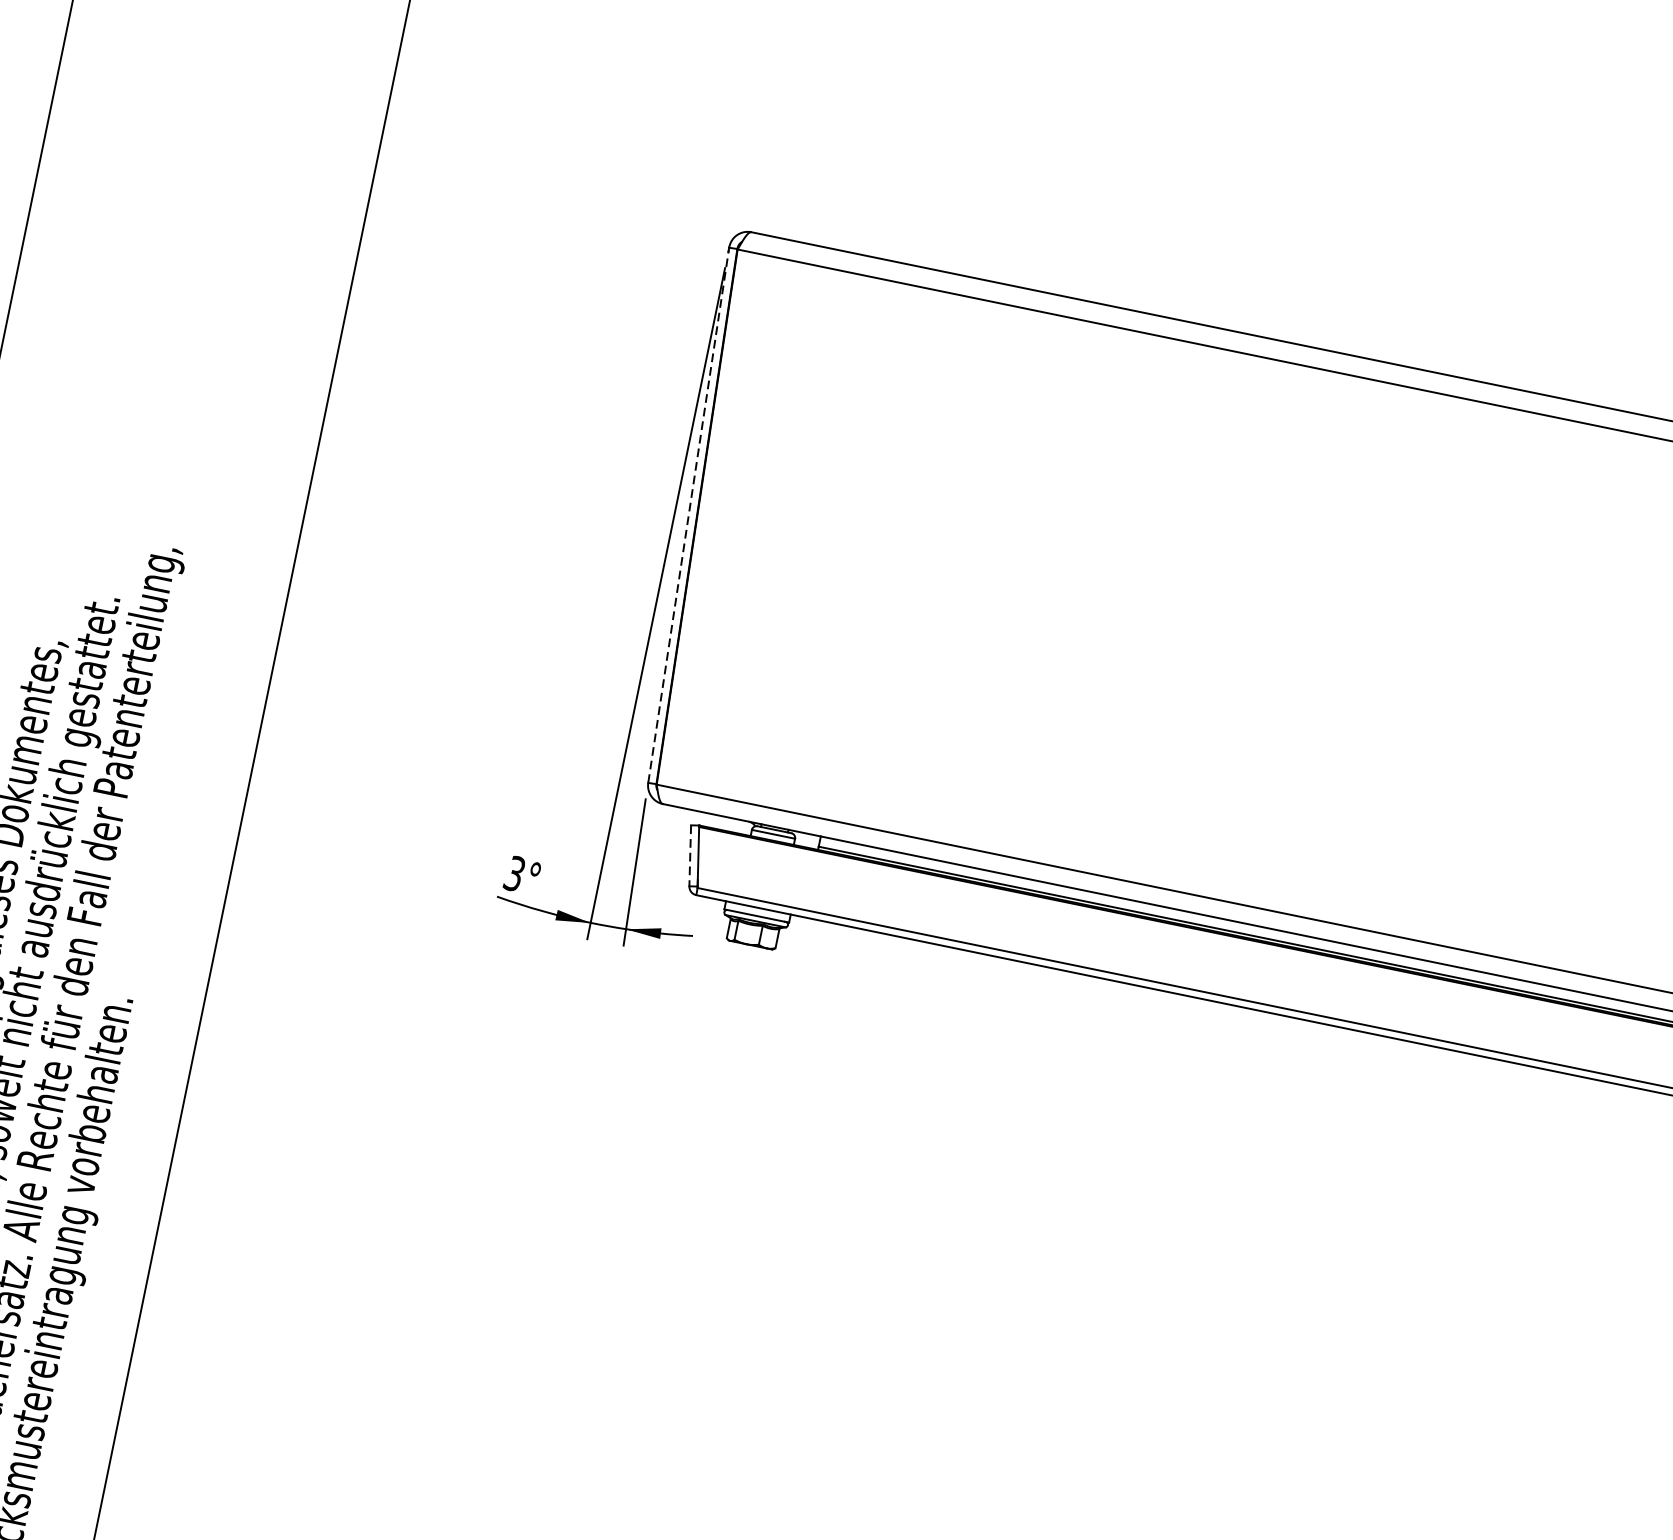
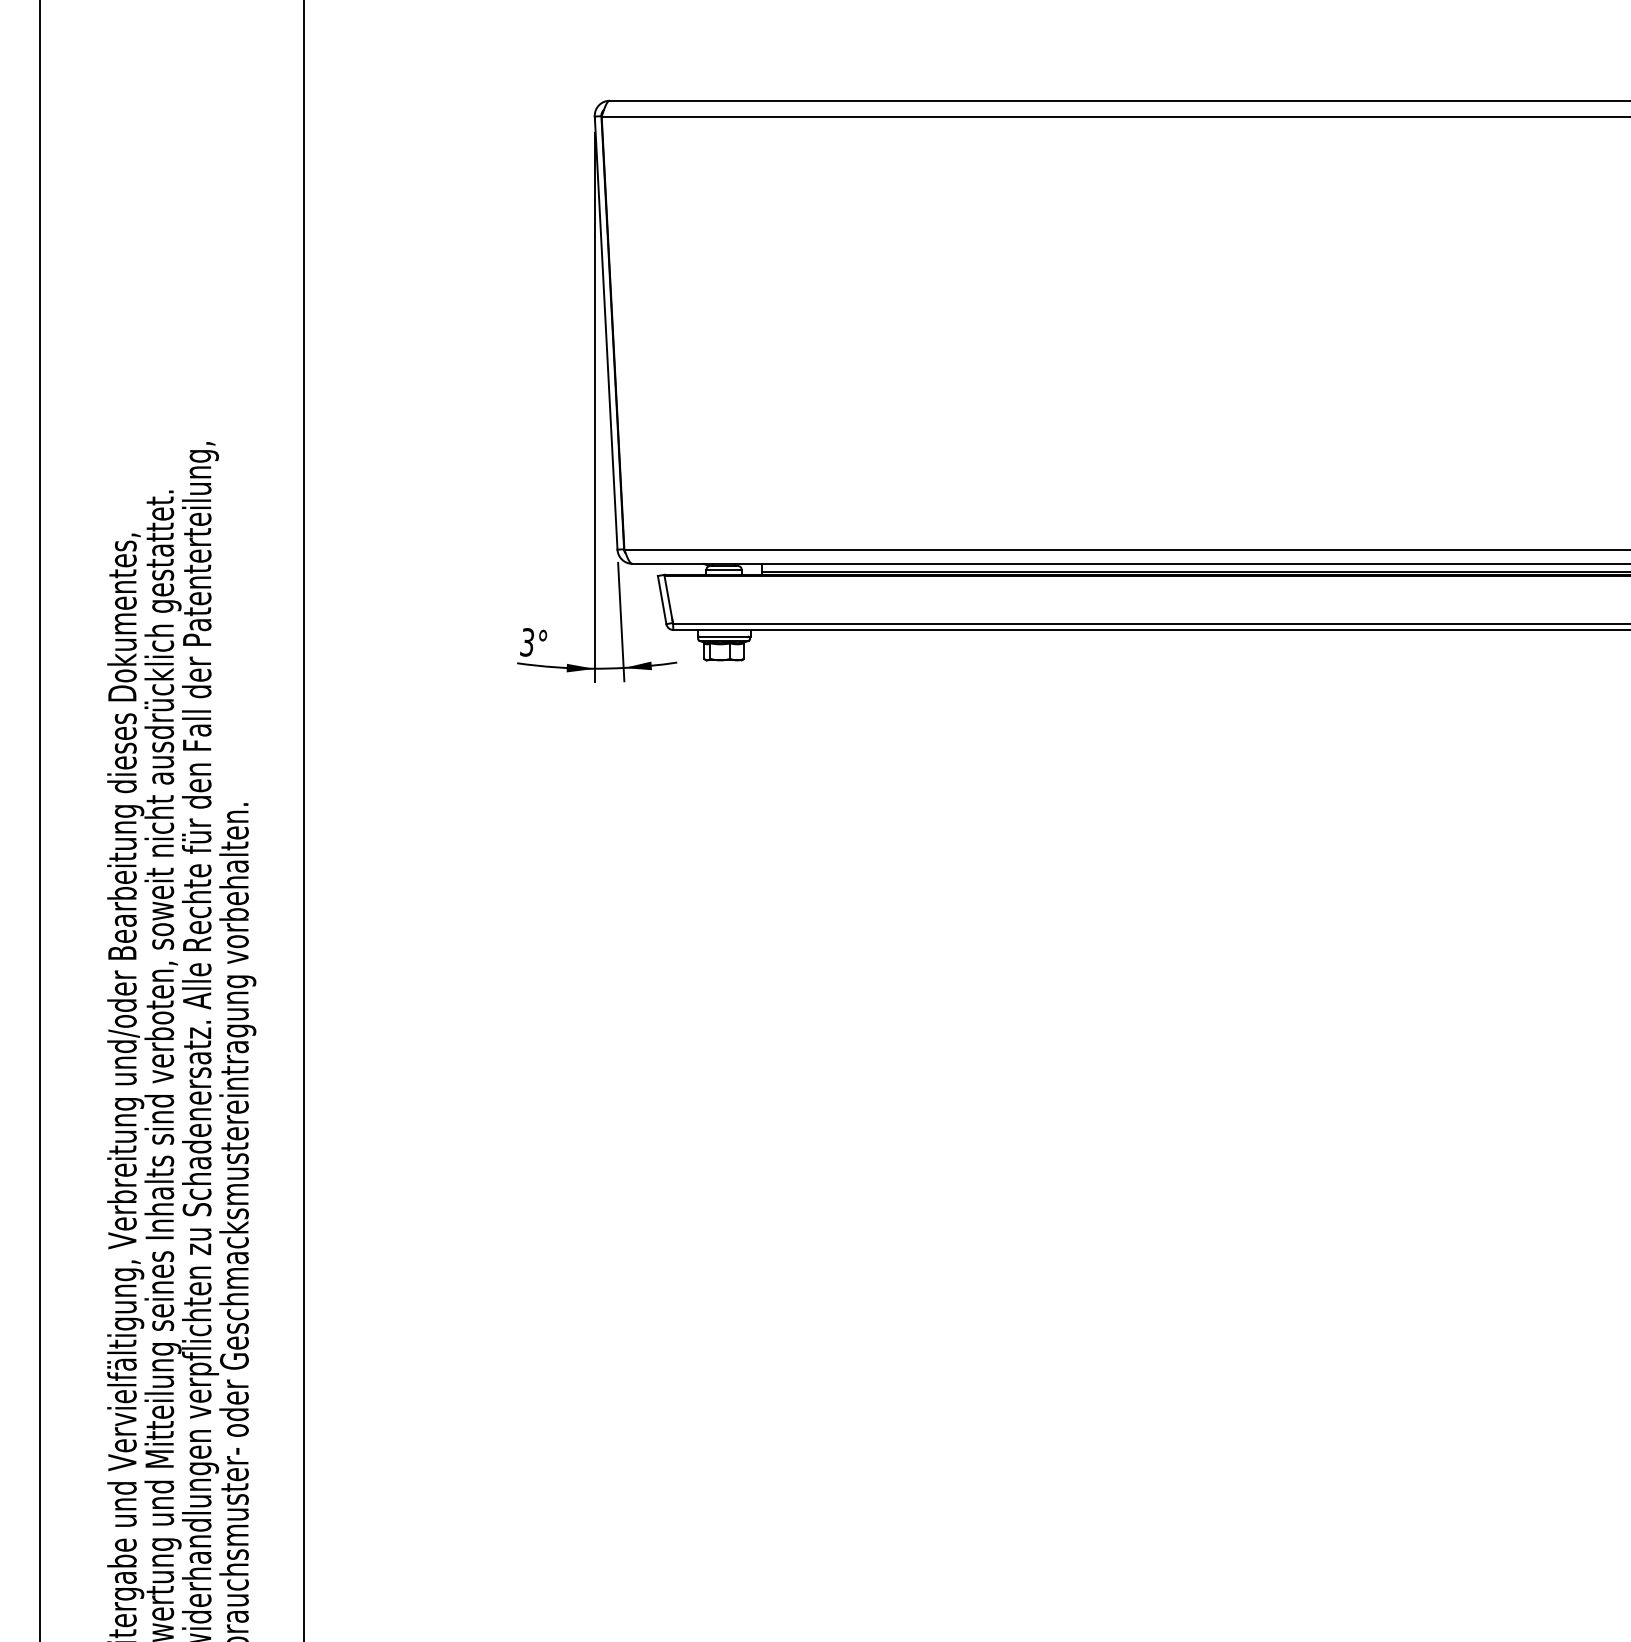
line: (689, 515) -> (606, 333), dashed -> solid
line: (690, 856) -> (662, 600), dashed -> solid

